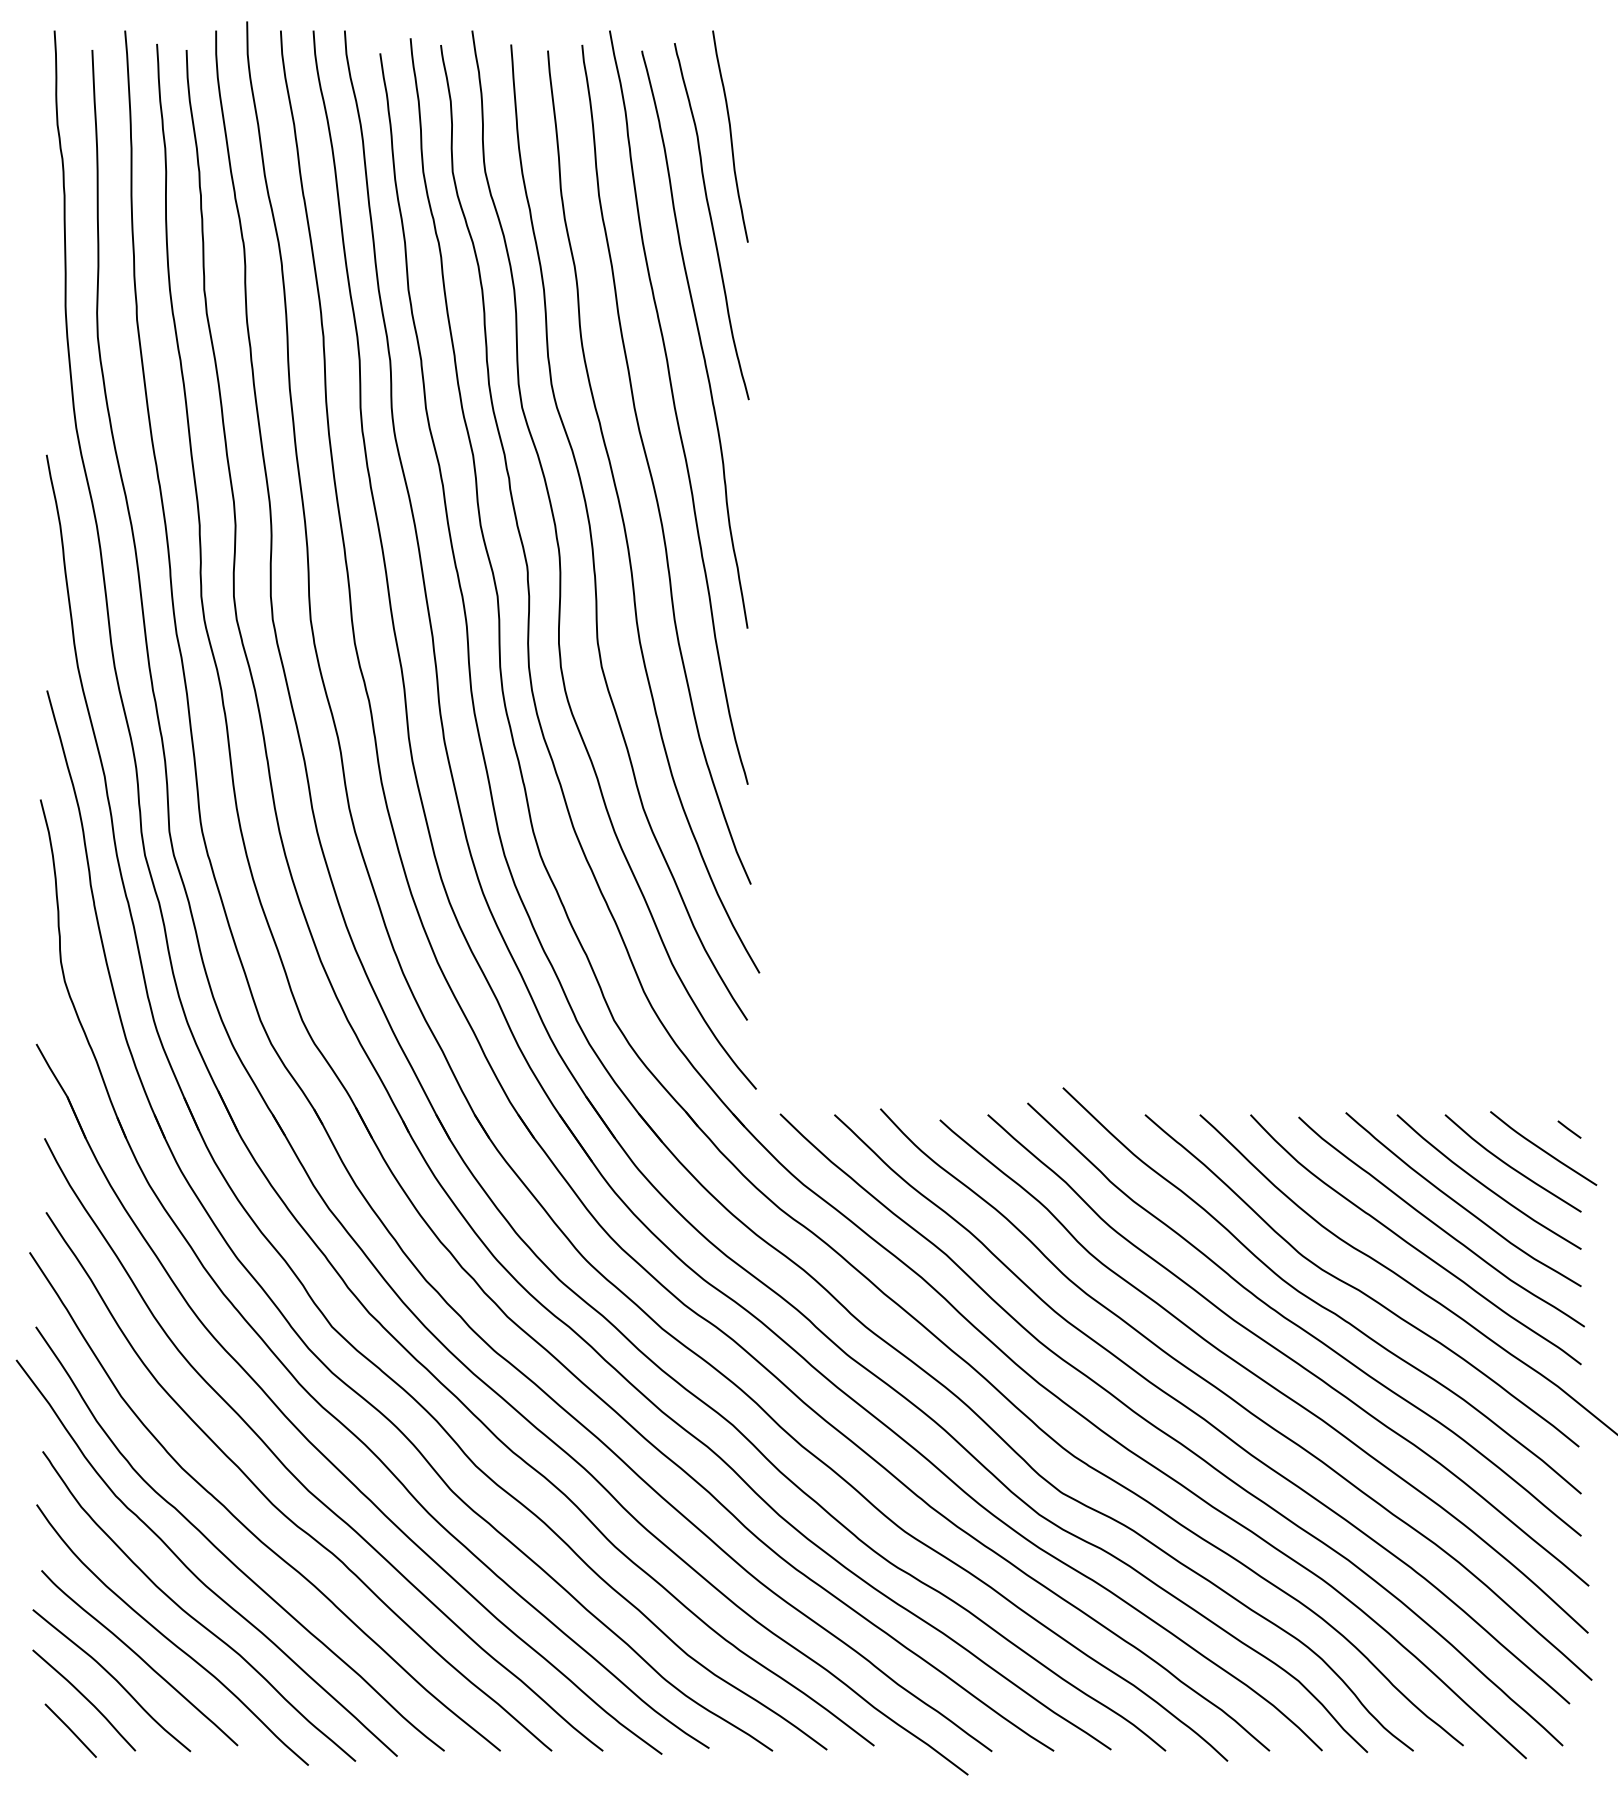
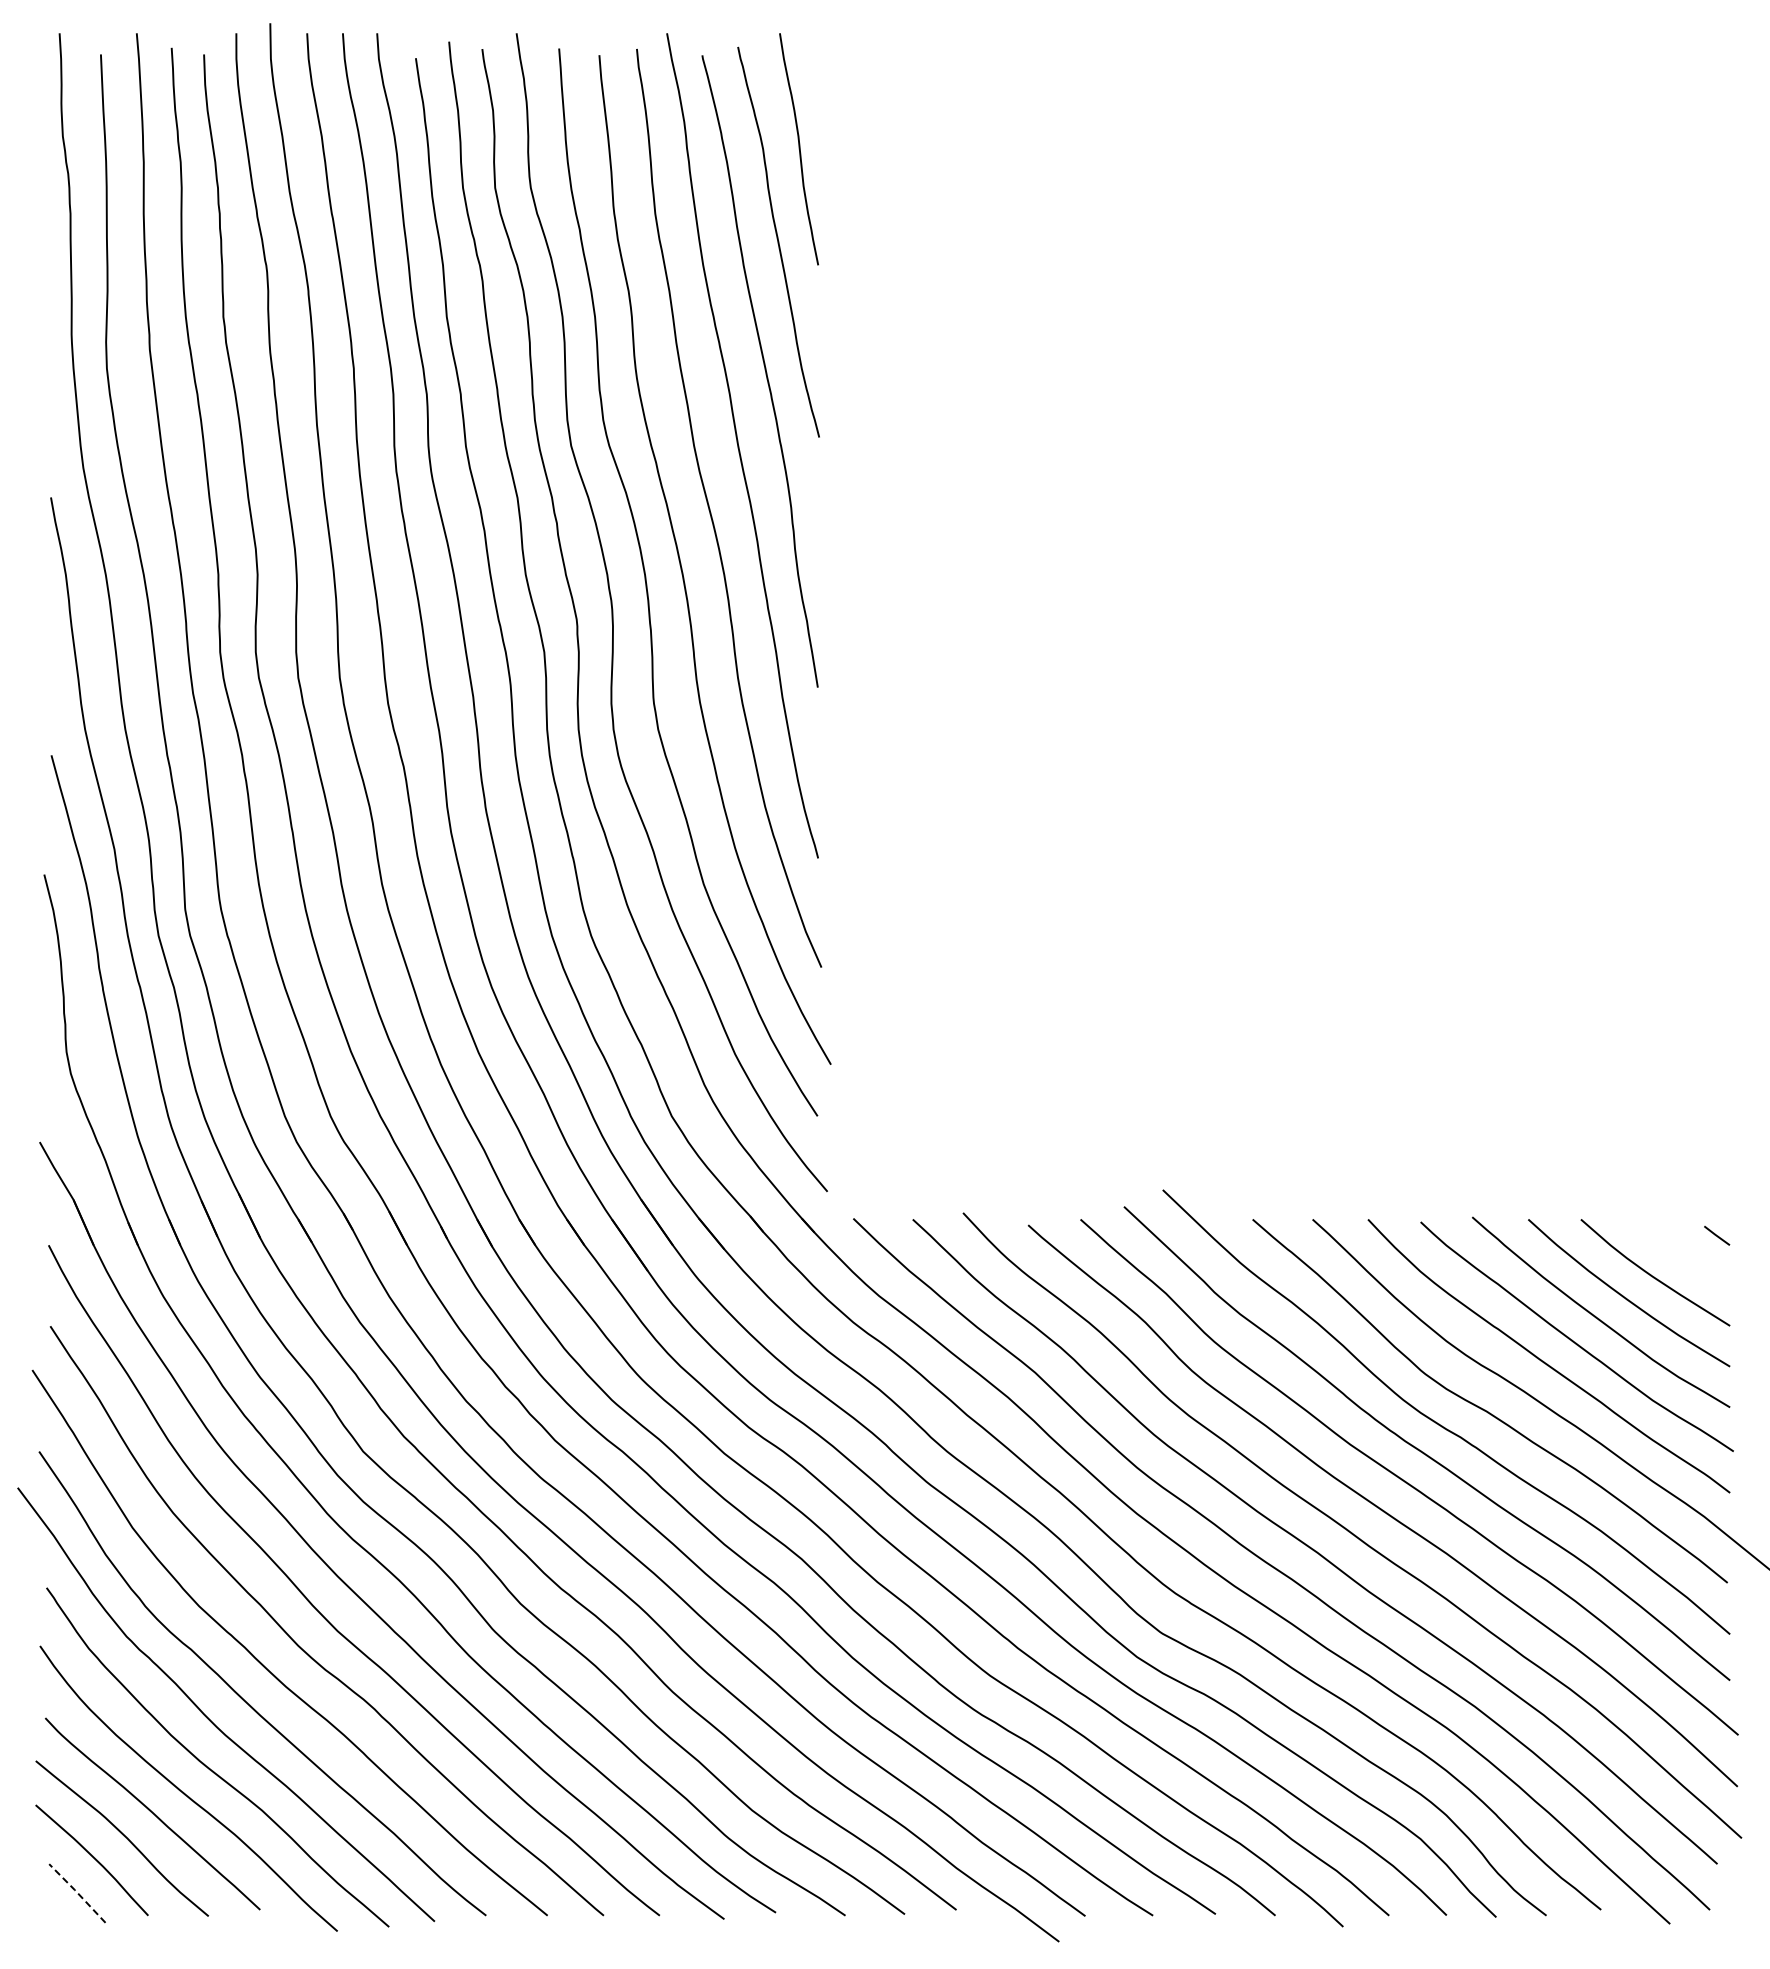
curve: (1542, 1148) -> (1687, 1256), removed
line: (70, 1729) -> (77, 1892), solid -> dashed

